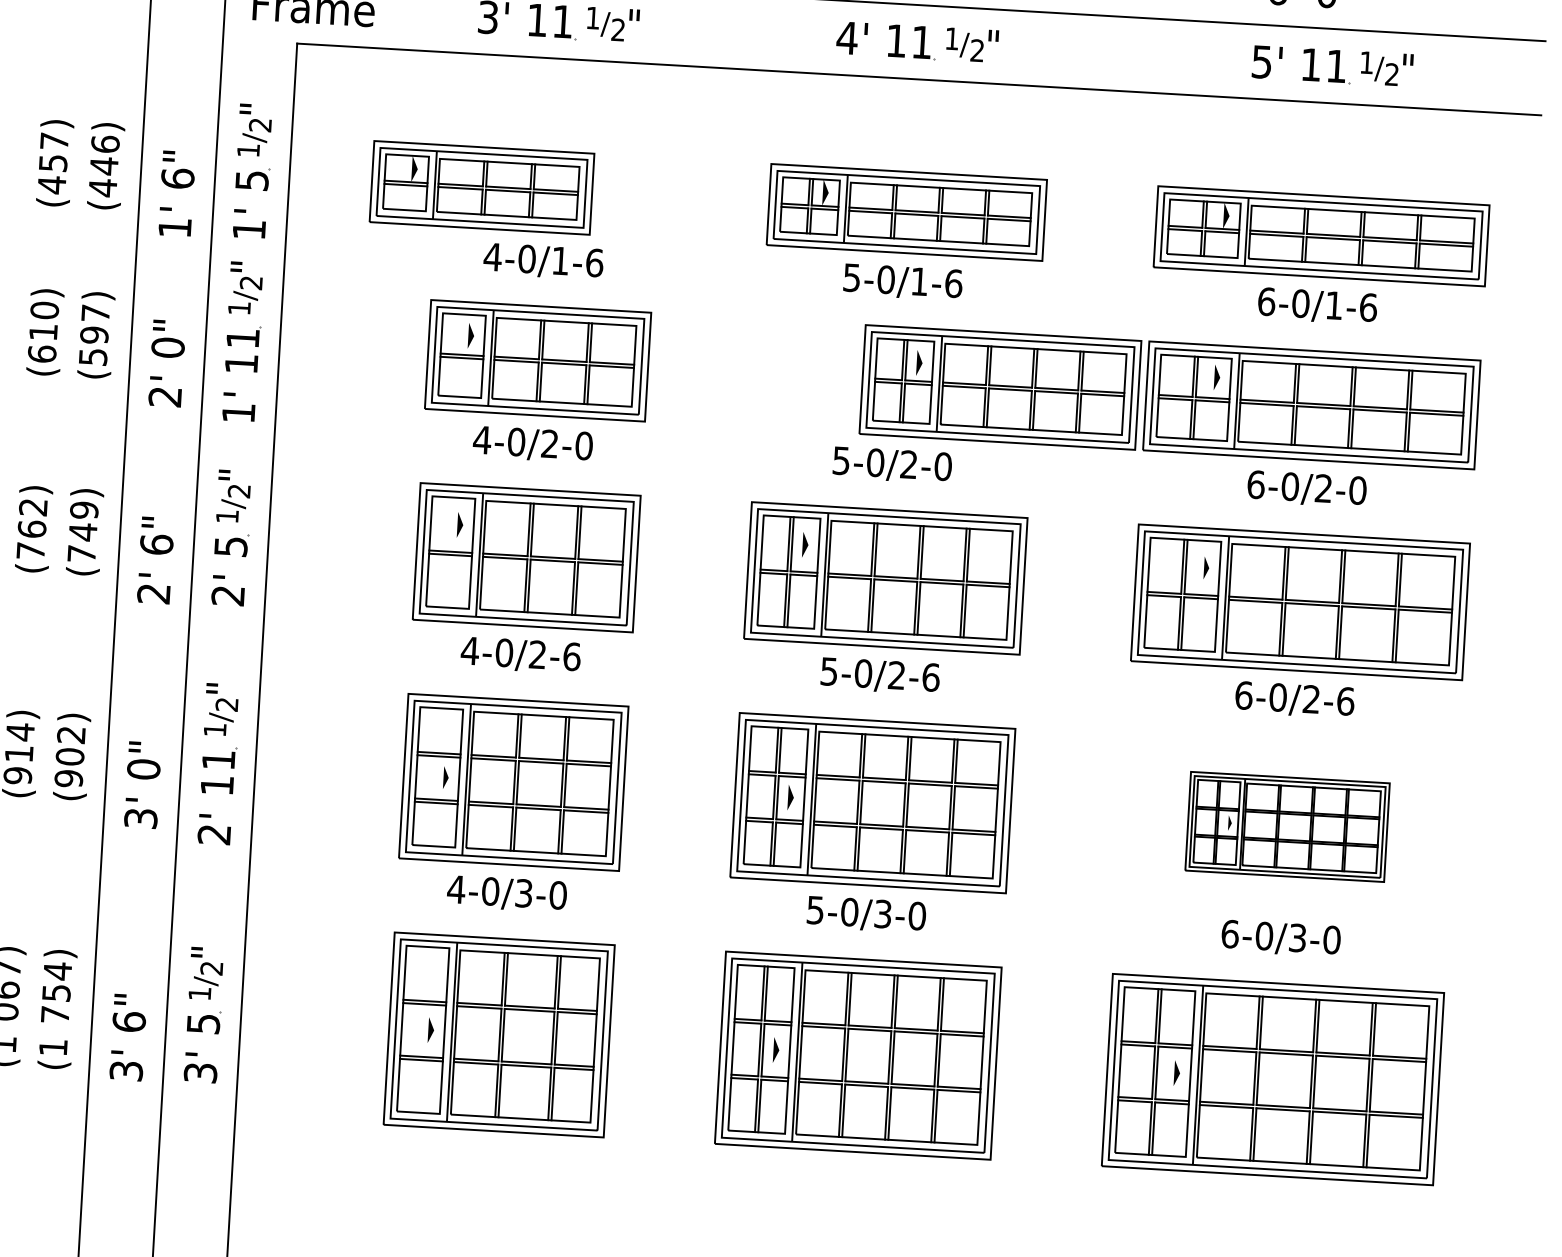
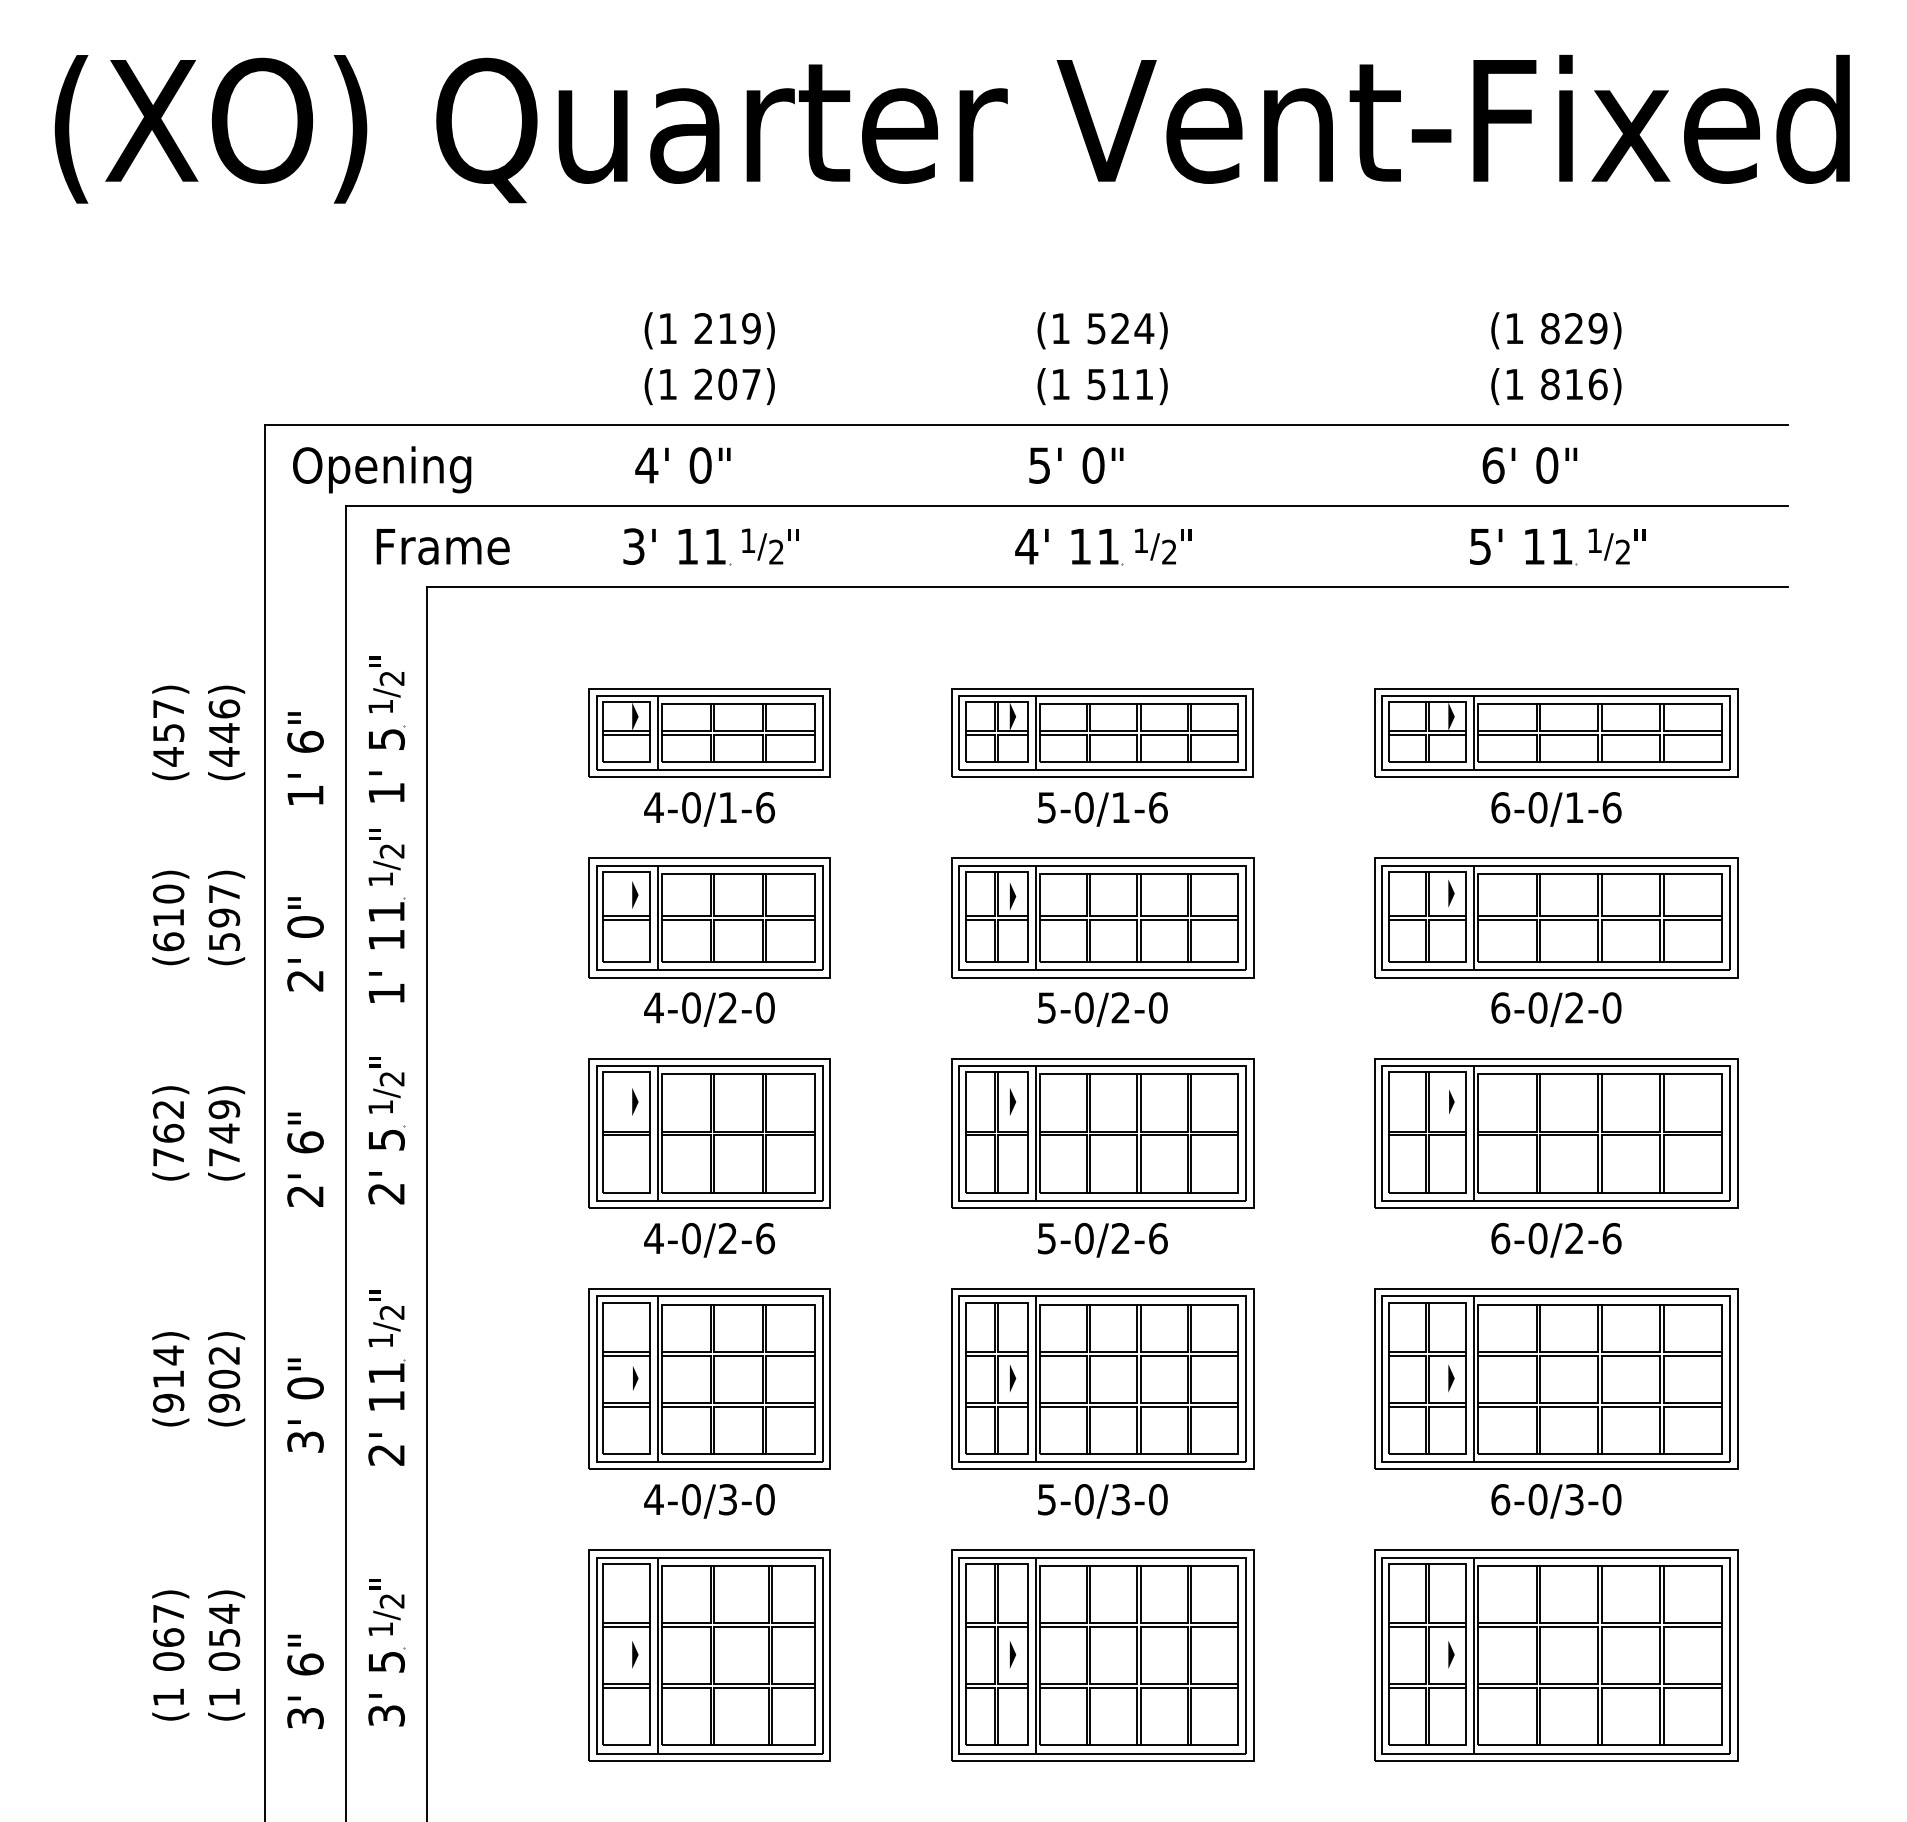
part: (481, 187) -> (709, 732), moved
part: (1000, 387) -> (1102, 917), moved
part: (1287, 826) -> (1556, 1378), size x1.67
text: (55, 1014) -> (224, 1661), 754) -> 054)

